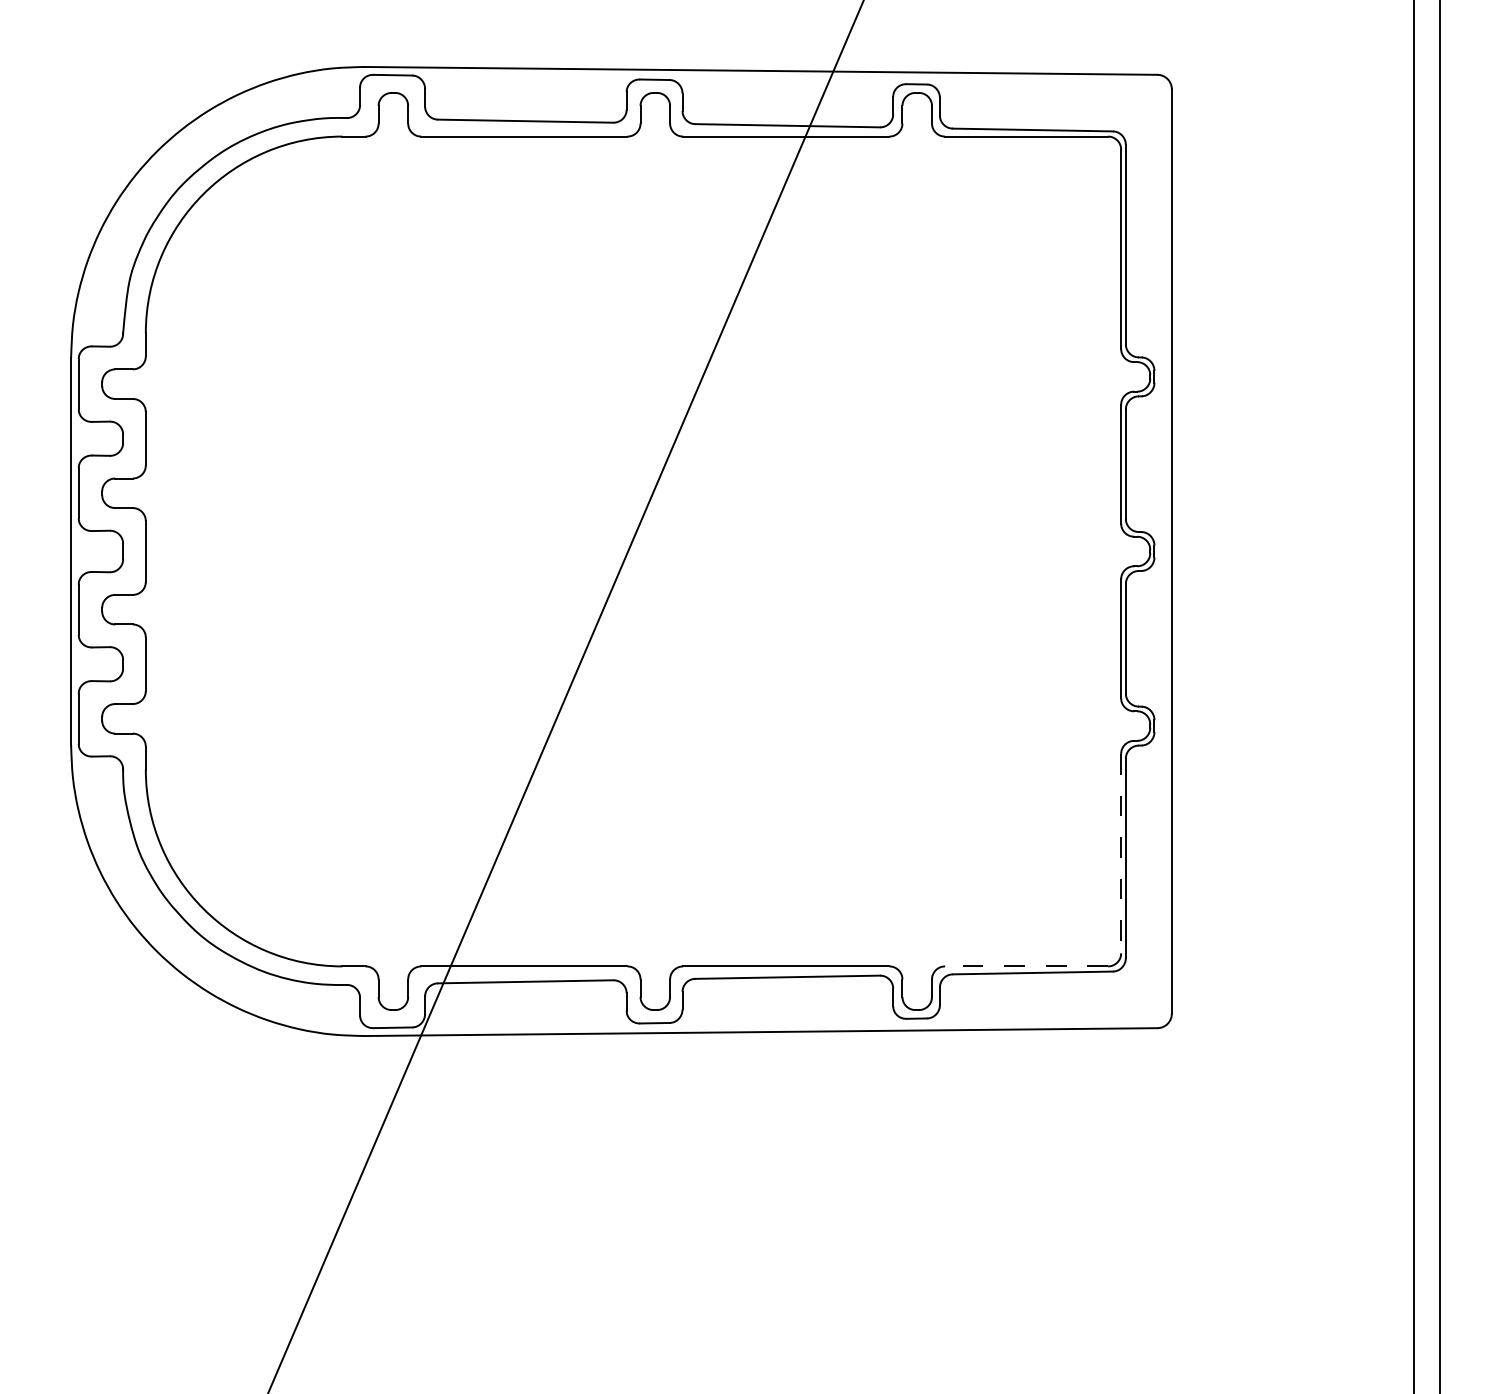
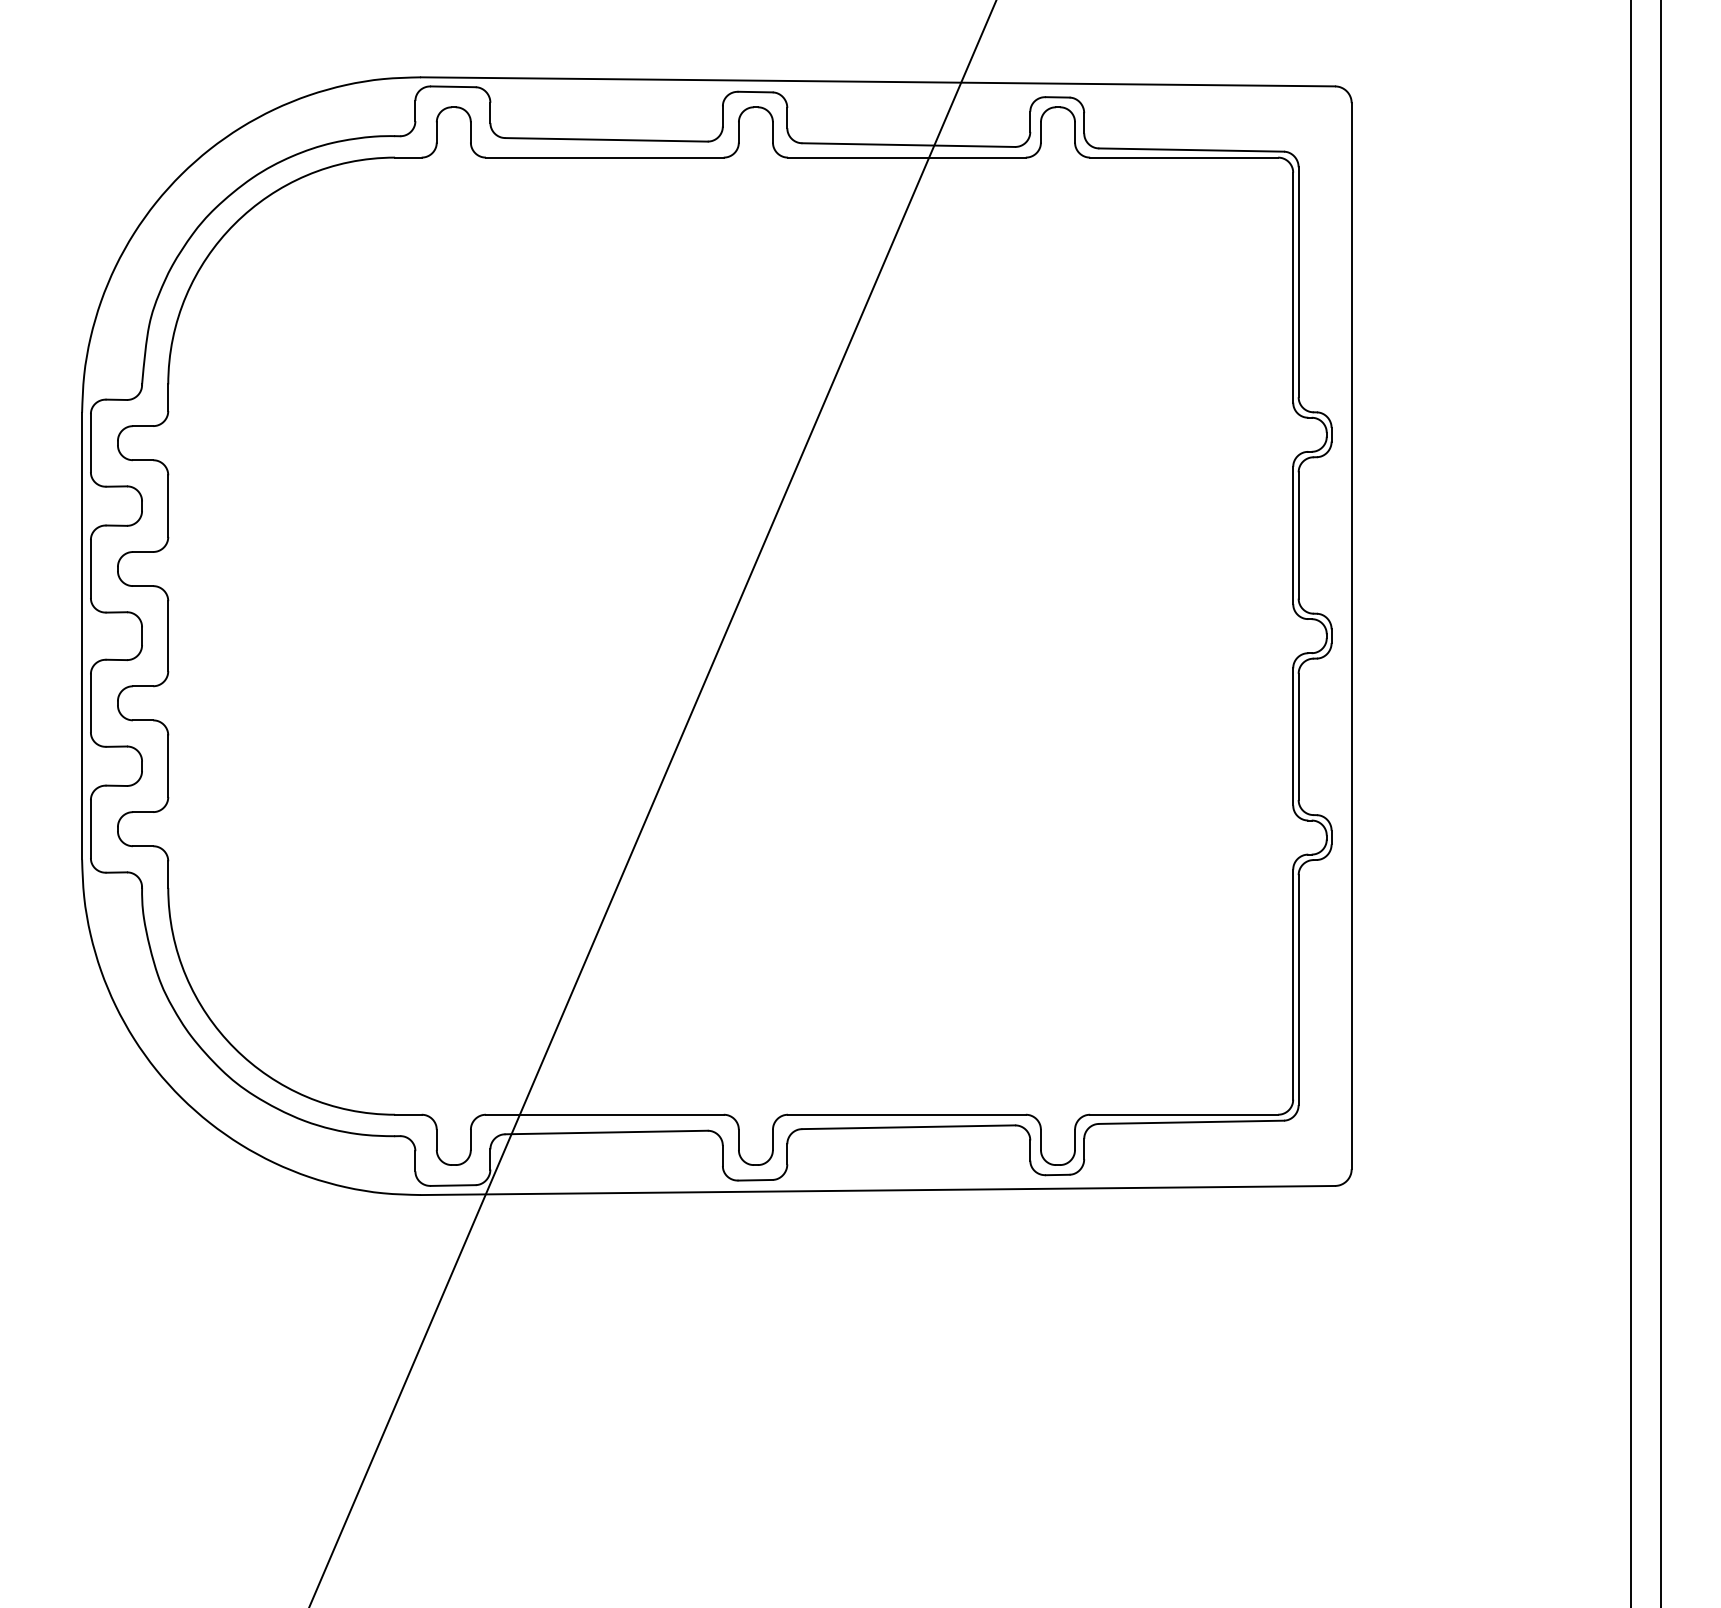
line: (1121, 853) -> (1293, 984), dashed -> solid
line: (1026, 966) -> (1184, 1114), dashed -> solid

